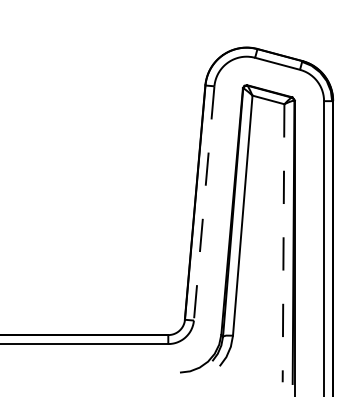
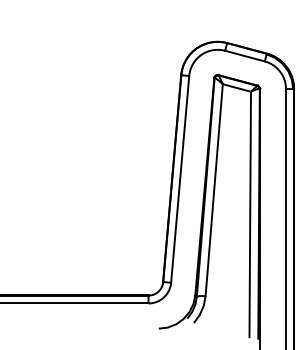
line: (204, 203) -> (180, 179), dashed -> solid
line: (283, 243) -> (250, 214), dashed -> solid

